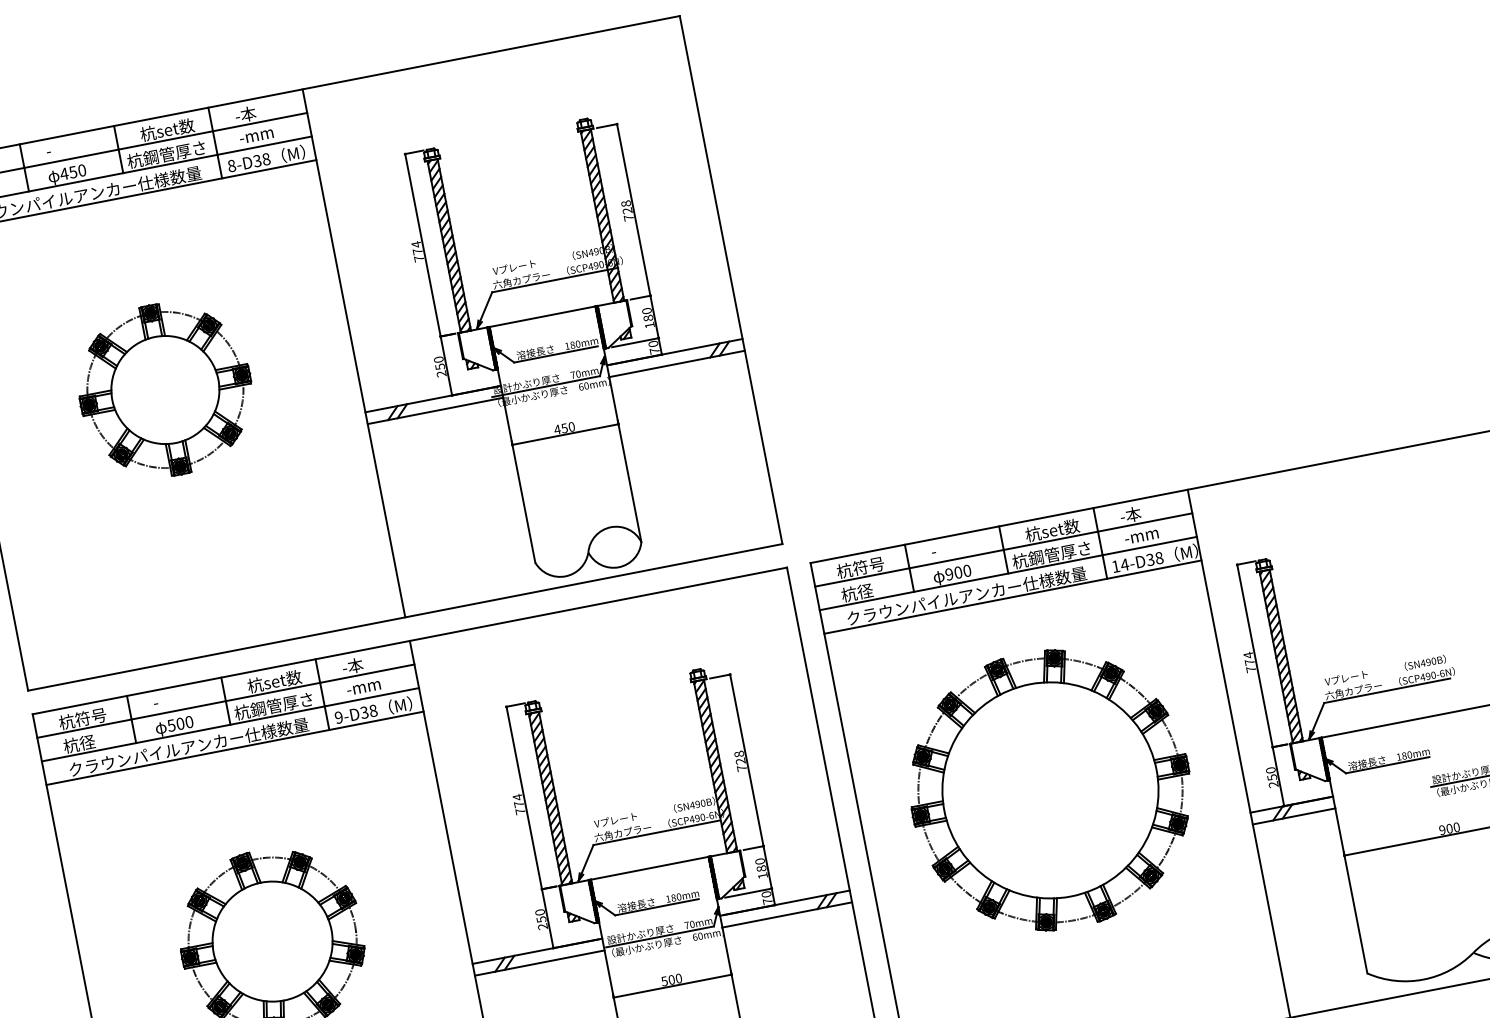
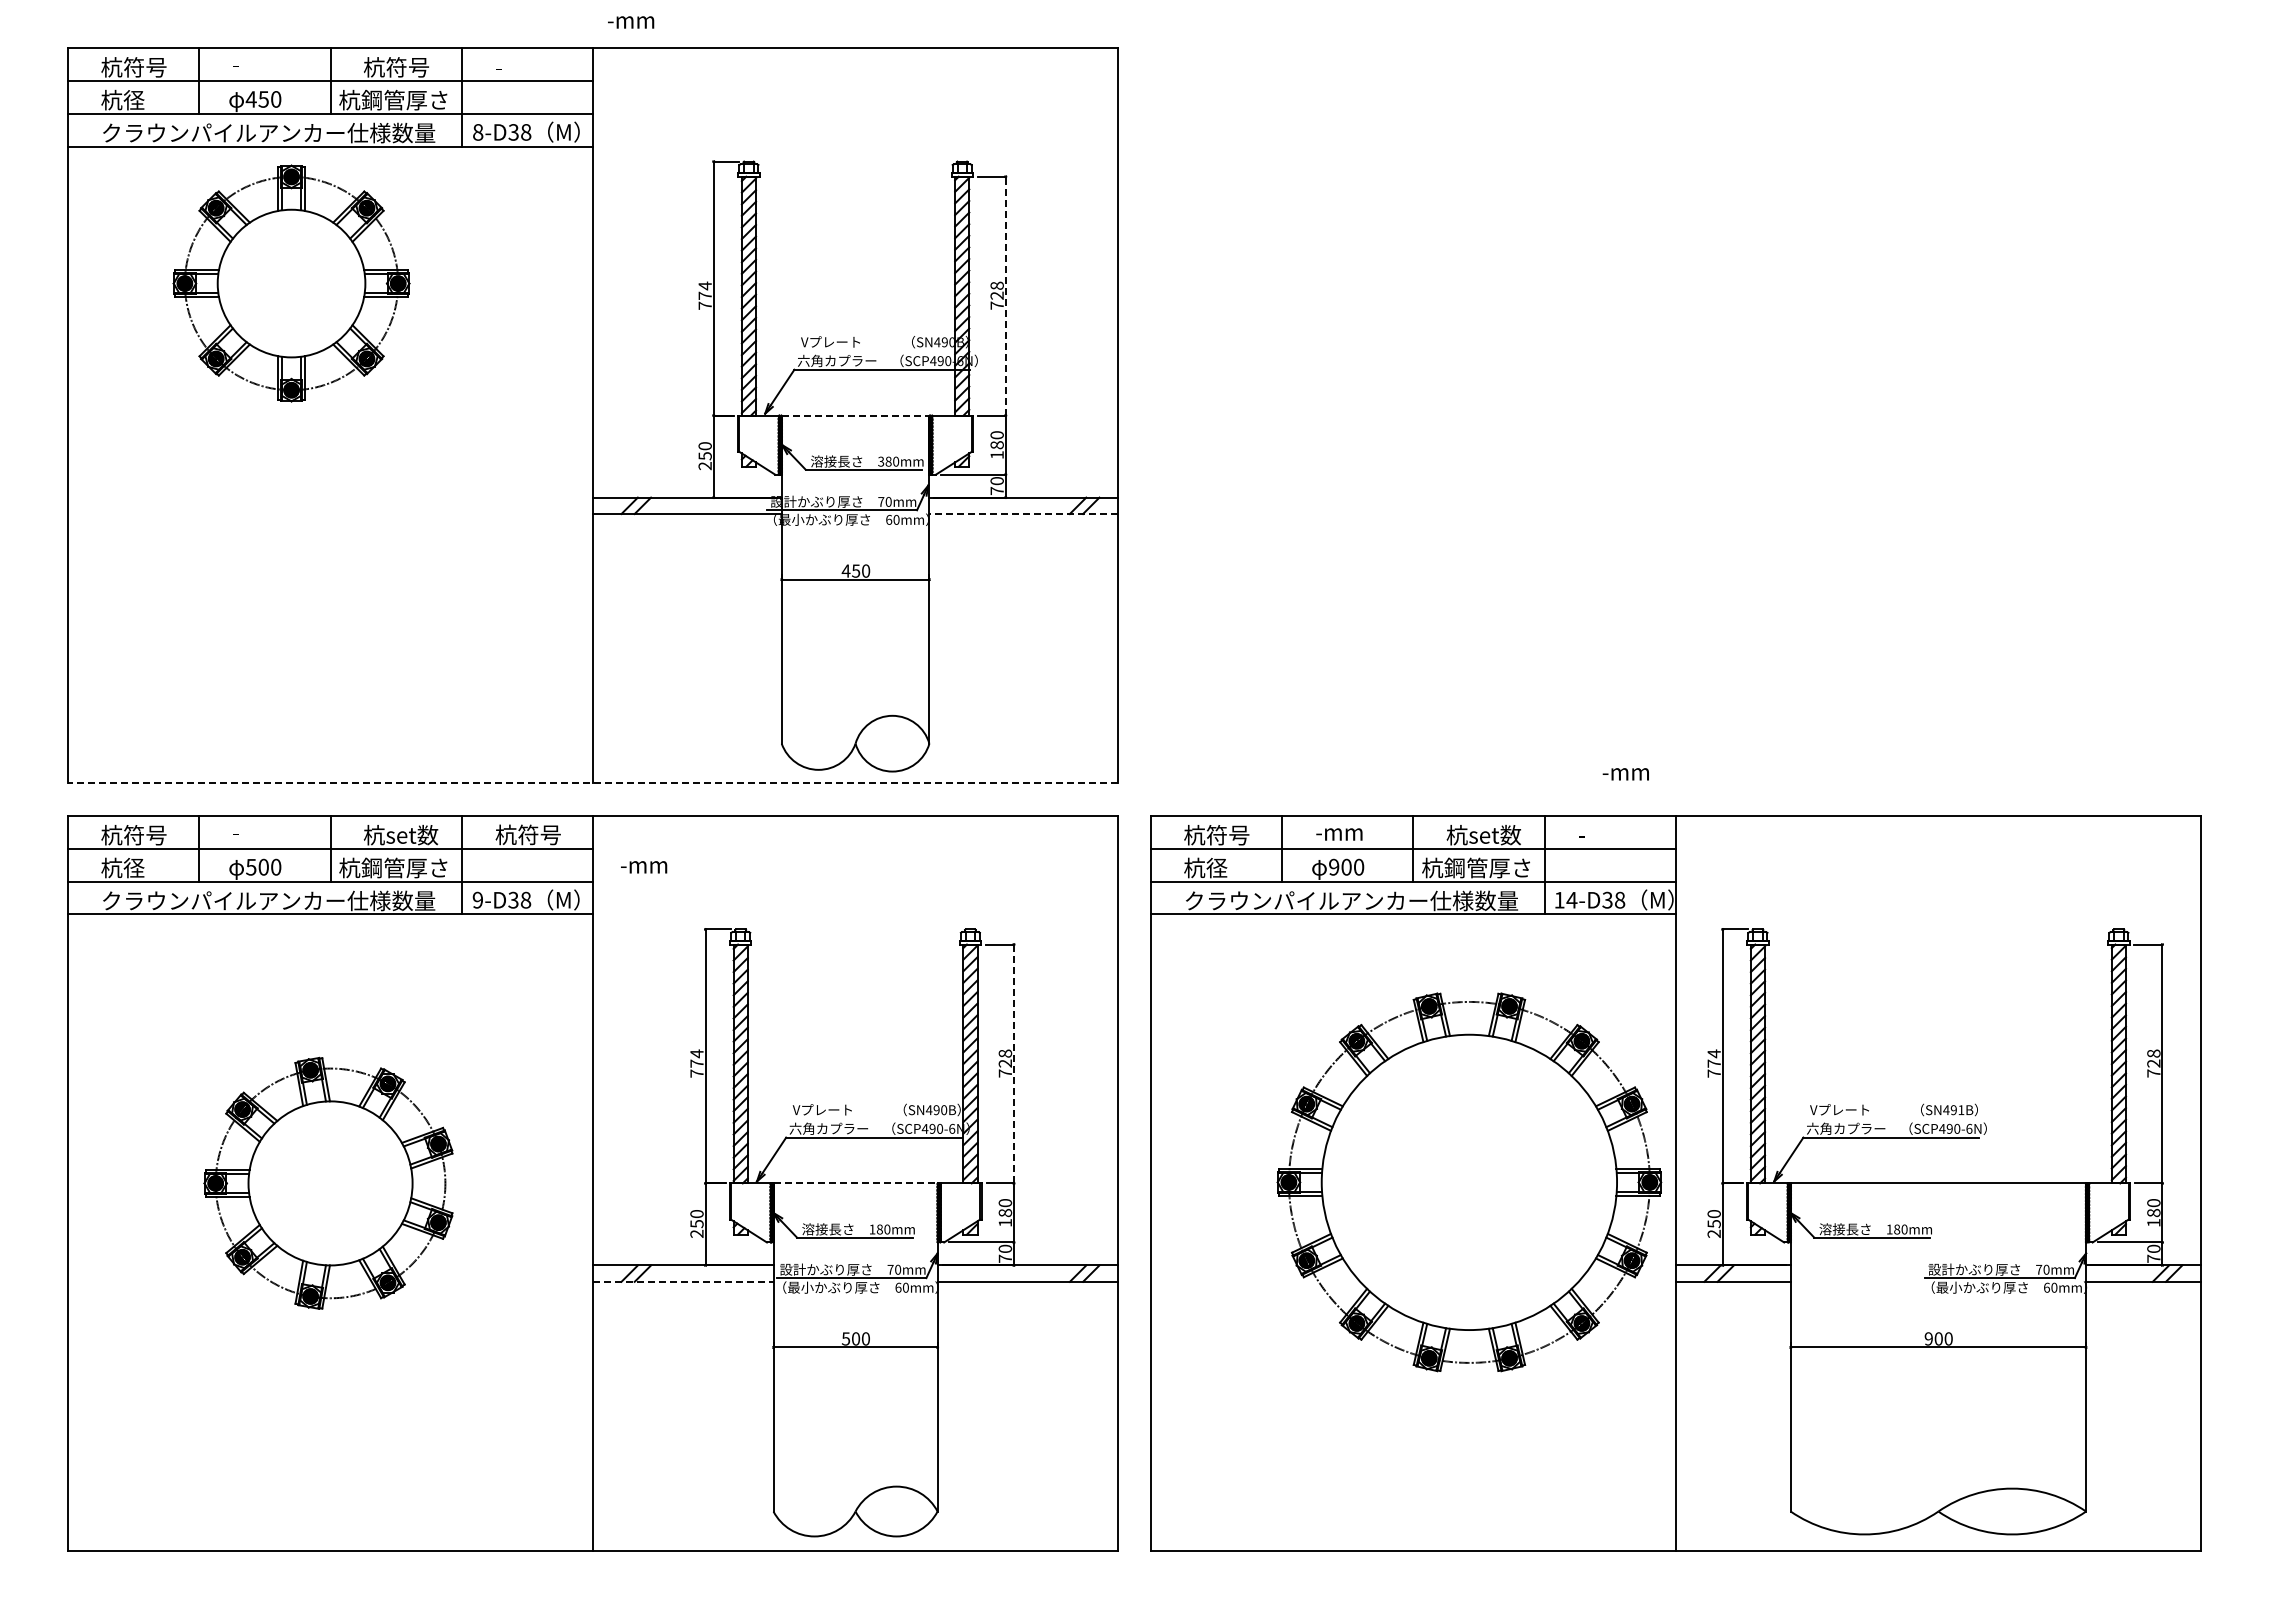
text: (245, 114) -> (510, 66), -本 -> -
text: (175, 128) -> (412, 67), 杭set数 -> 杭符号
text: (256, 136) -> (631, 22), moved
line: (633, 209) -> (1005, 295), solid -> dashed
line: (542, 316) -> (855, 415), solid -> dashed
text: (567, 346) -> (881, 461), 180mm -> 380mm
line: (676, 364) -> (1023, 514), solid -> dashed
part: (165, 389) -> (291, 283), moved
text: (1130, 514) -> (1592, 834), -本 -> -
text: (1141, 537) -> (1625, 774), moved
text: (948, 550) -> (1339, 834), - -> -mm
line: (404, 617) -> (592, 783), solid -> dashed
text: (1434, 661) -> (1961, 1110), SN490B -> SN491B
text: (365, 663) -> (527, 834), -本 -> 杭符号
text: (364, 688) -> (644, 867), moved
line: (746, 760) -> (1013, 1063), solid -> dashed
part: (1050, 790) -> (1469, 1182), moved
line: (650, 868) -> (856, 1183), solid -> dashed
line: (539, 962) -> (683, 1281), solid -> dashed

